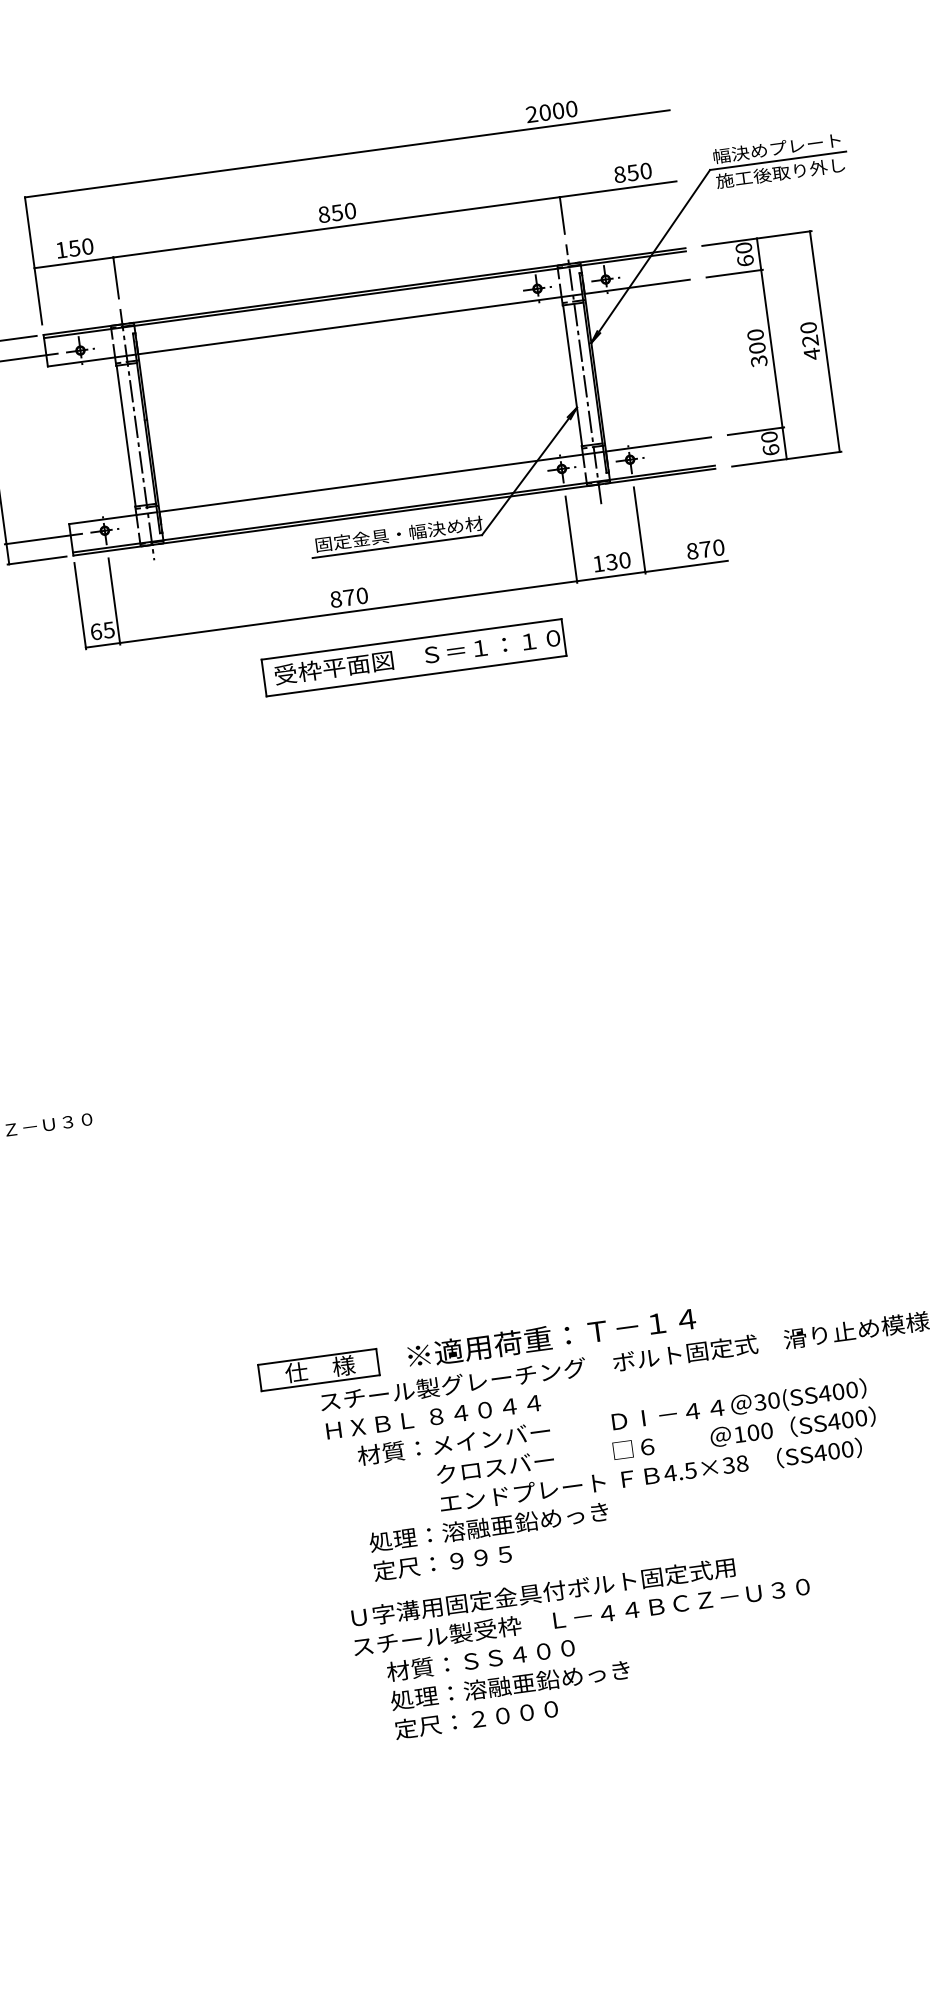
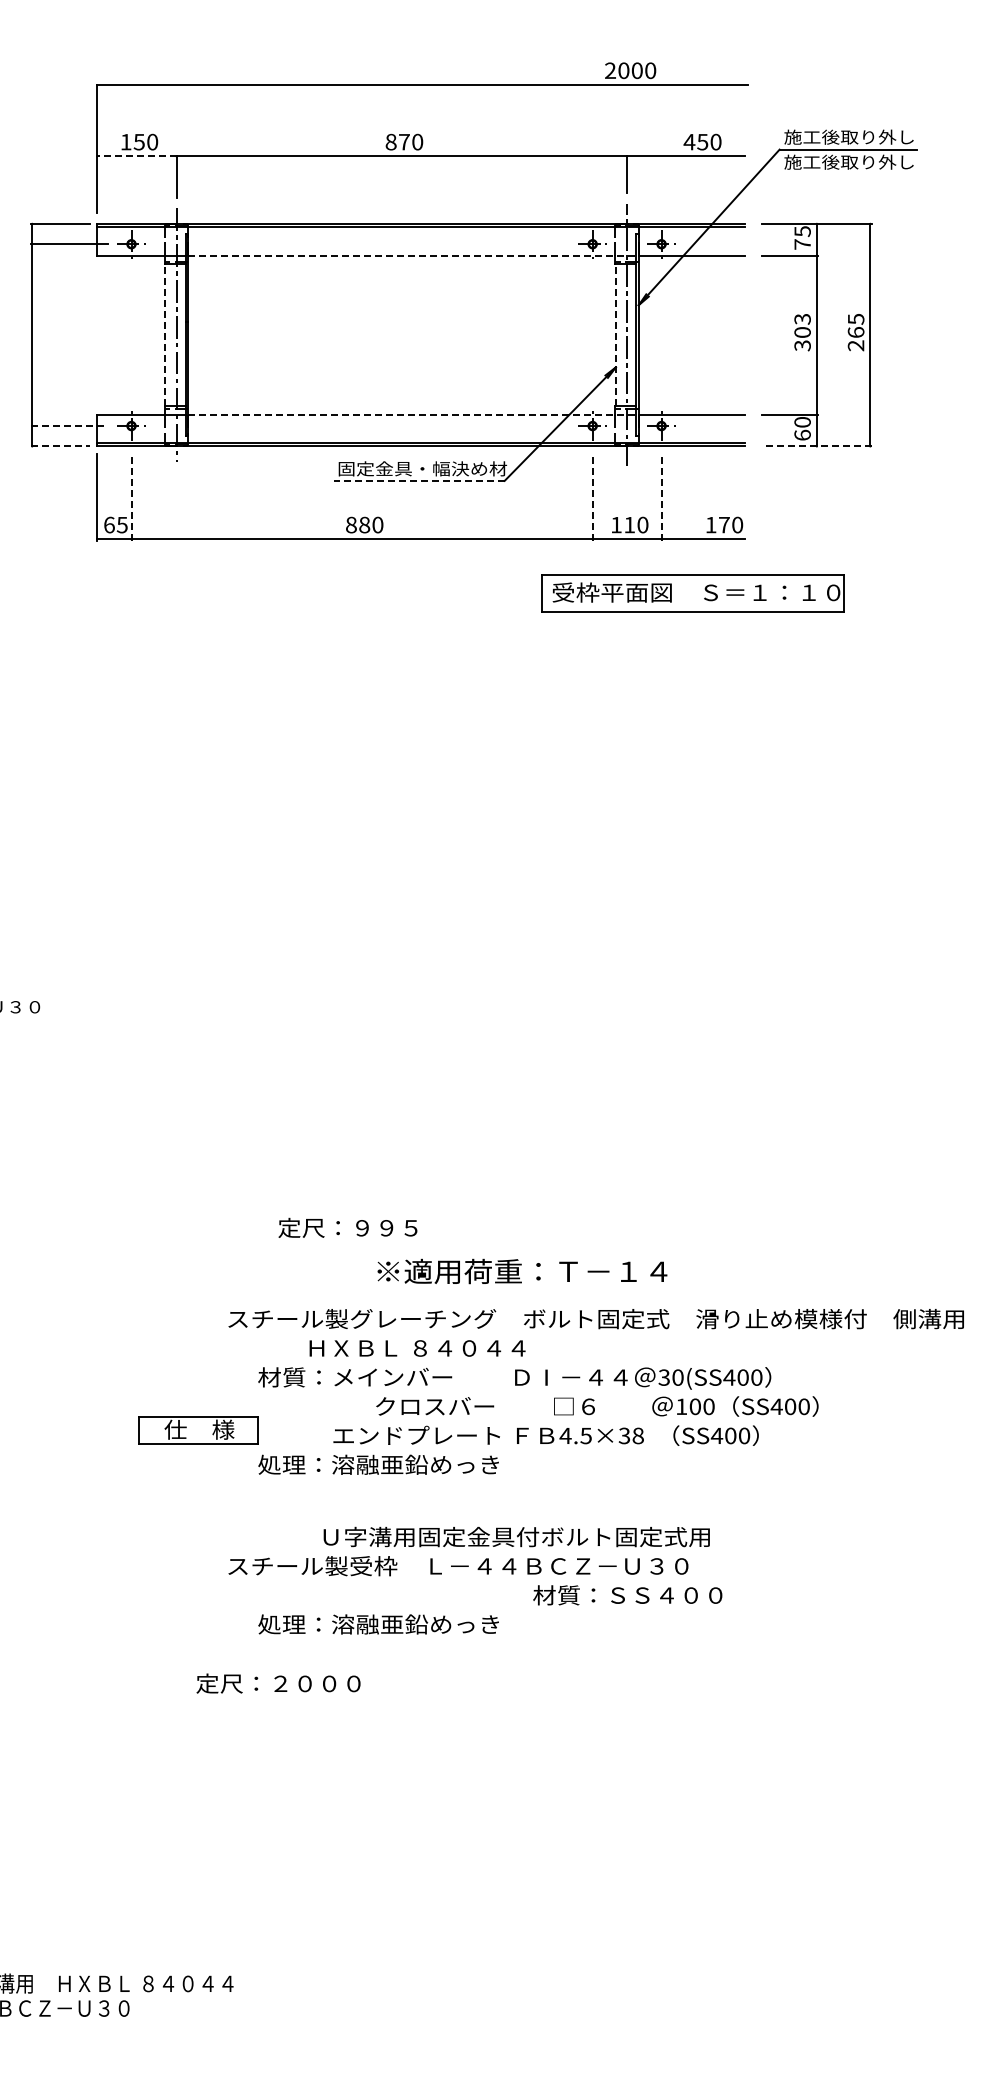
text: (776, 147) -> (848, 136), 幅決めプレート -> 施工後取り外し
text: (619, 174) -> (689, 141), 850 -> 450
text: (336, 213) -> (403, 142), 850 -> 870
text: (744, 254) -> (802, 237), 60 -> 75
line: (73, 262) -> (136, 156), solid -> dashed
line: (360, 324) -> (412, 255), solid -> dashed
text: (755, 334) -> (802, 318), 300 -> 303
text: (809, 341) -> (855, 332), 420 -> 265
line: (572, 375) -> (615, 334), solid -> dashed
line: (126, 435) -> (165, 334), solid -> dashed
line: (786, 459) -> (816, 446), solid -> dashed
line: (381, 481) -> (412, 414), solid -> dashed
line: (639, 529) -> (661, 496), solid -> dashed
line: (571, 538) -> (592, 496), solid -> dashed
line: (43, 539) -> (69, 426), solid -> dashed
line: (396, 546) -> (418, 480), solid -> dashed
text: (691, 550) -> (710, 524), 870 -> 170
line: (37, 560) -> (60, 446), solid -> dashed
text: (611, 561) -> (629, 524), 130 -> 110
text: (348, 597) -> (364, 524), 870 -> 880
line: (114, 600) -> (131, 496), solid -> dashed
part: (413, 657) -> (692, 593), moved
text: (551, 1337) -> (522, 1271), moved
part: (319, 1370) -> (198, 1430), moved
text: (433, 1417) -> (417, 1348), moved
text: (656, 1445) -> (597, 1406), moved
text: (442, 1562) -> (347, 1227), moved
text: (543, 1592) -> (516, 1536), moved
text: (480, 1660) -> (627, 1595), moved
text: (476, 1719) -> (278, 1683), moved

